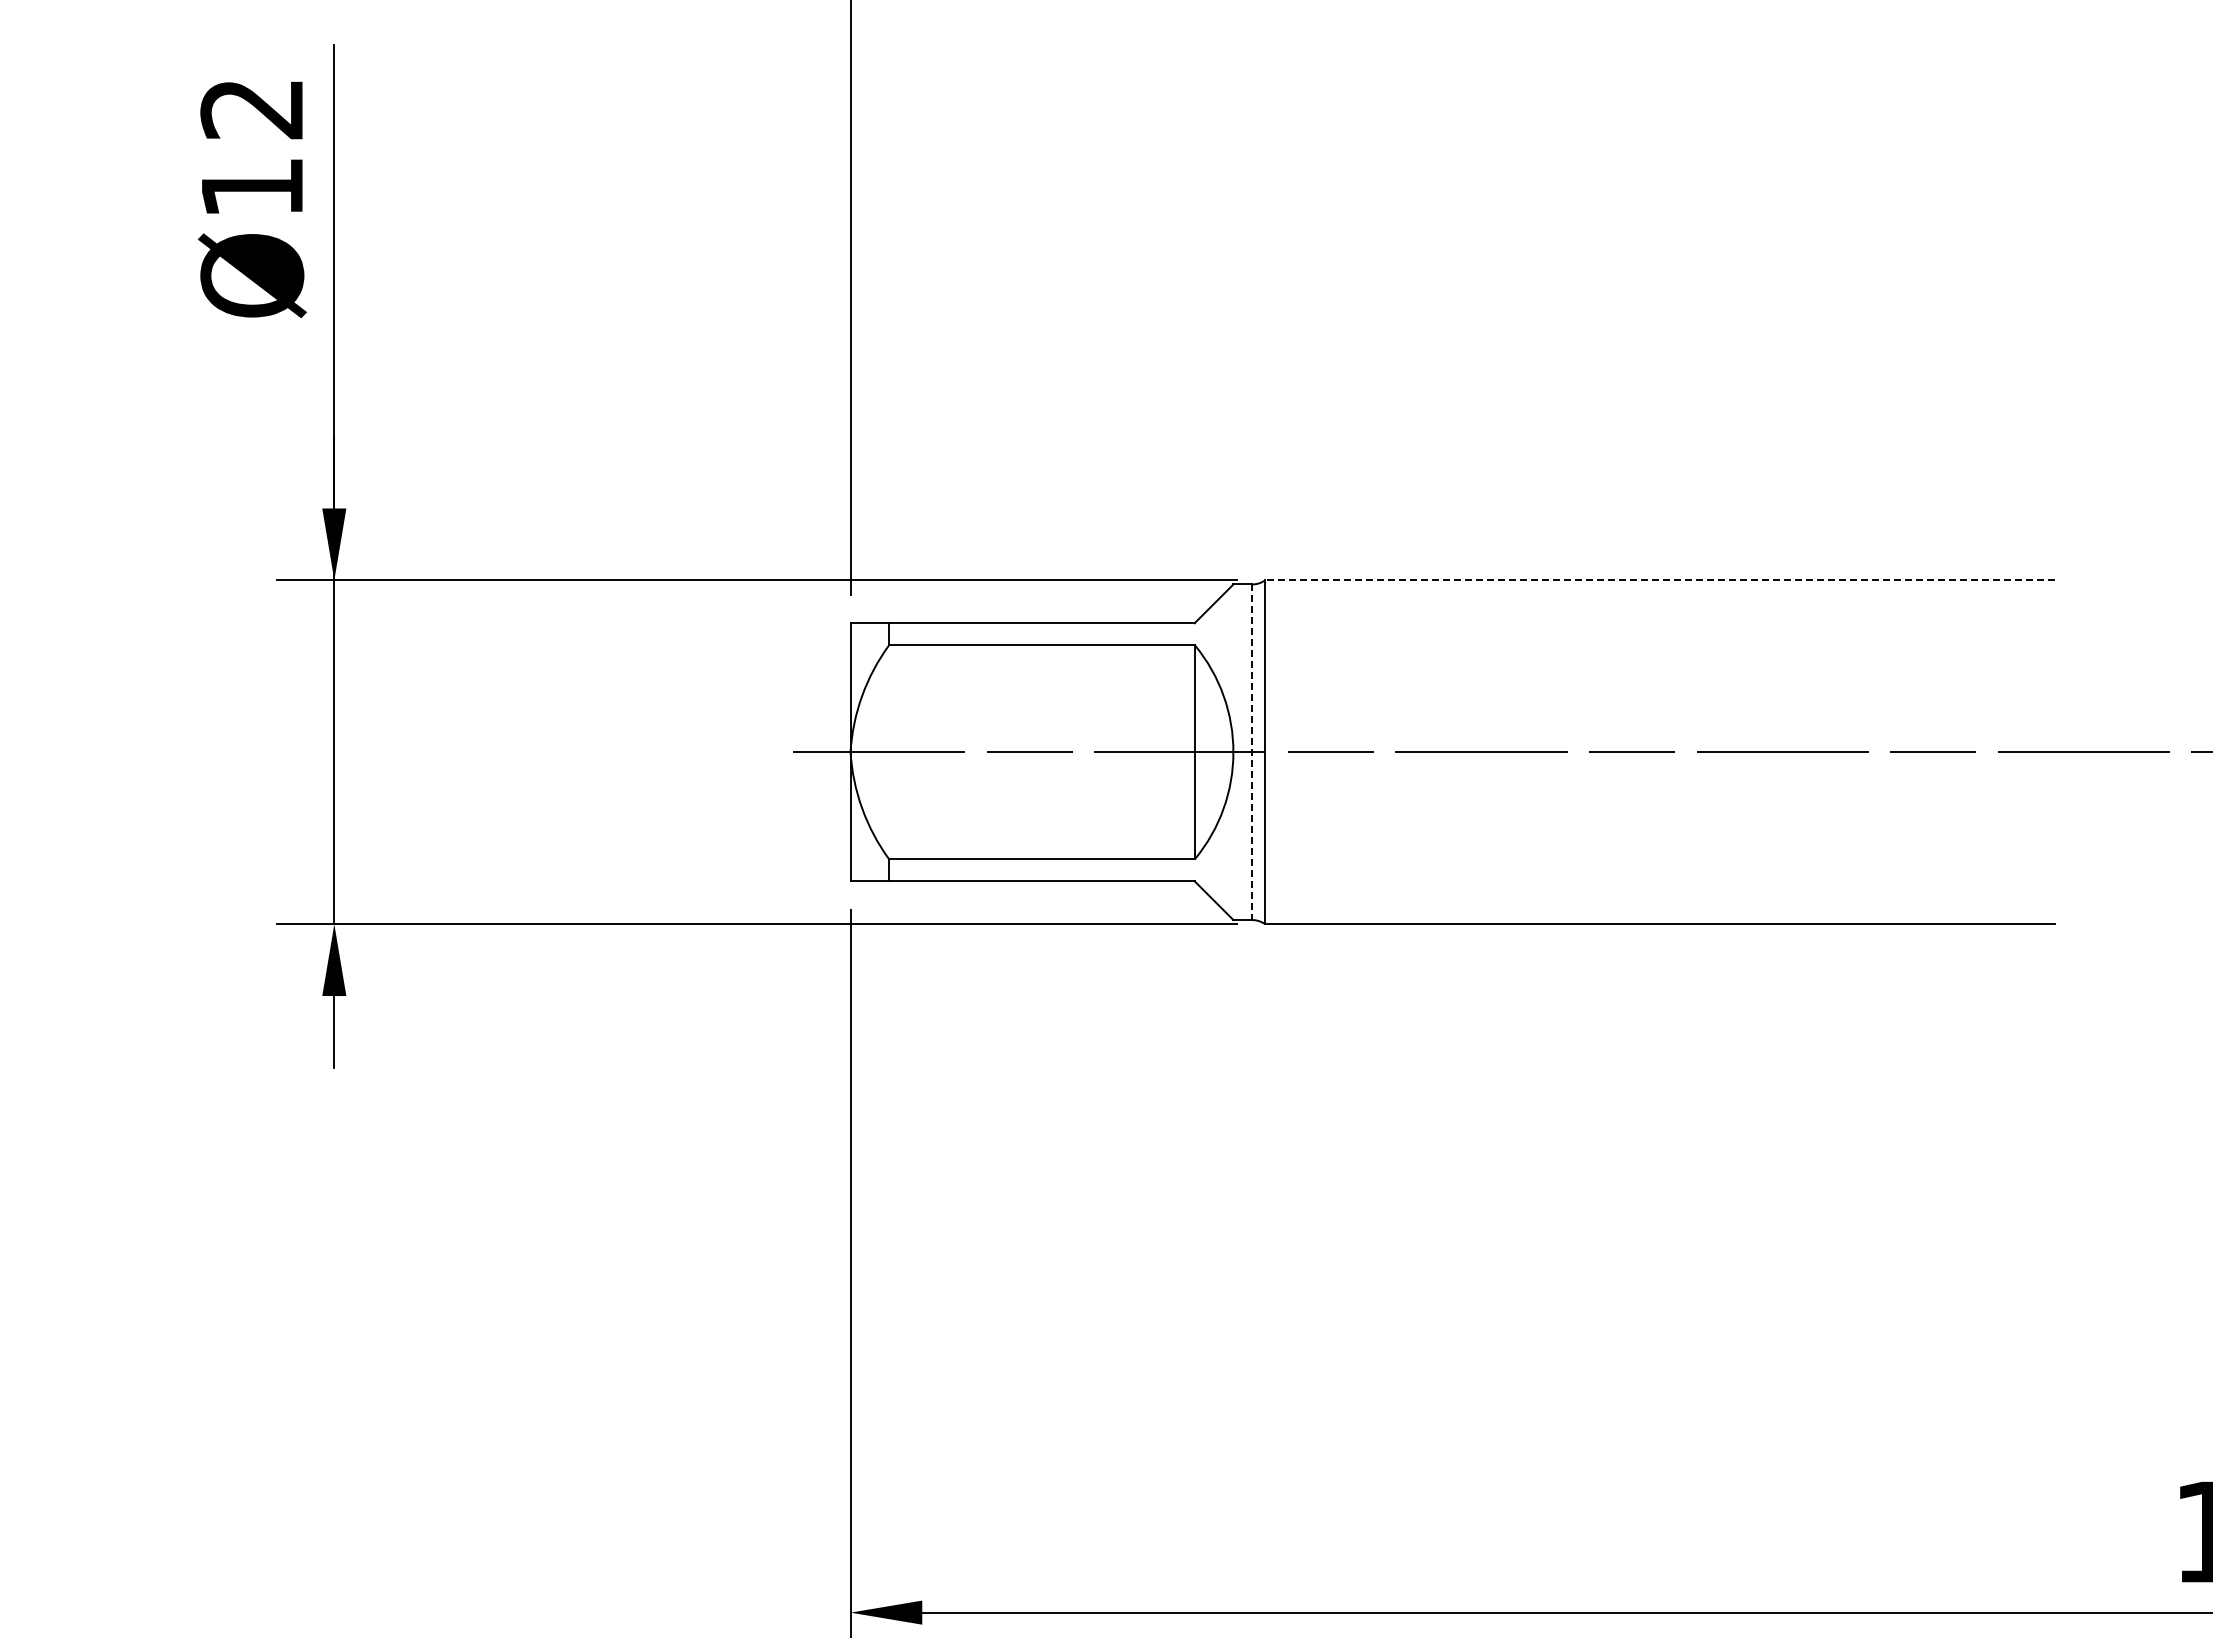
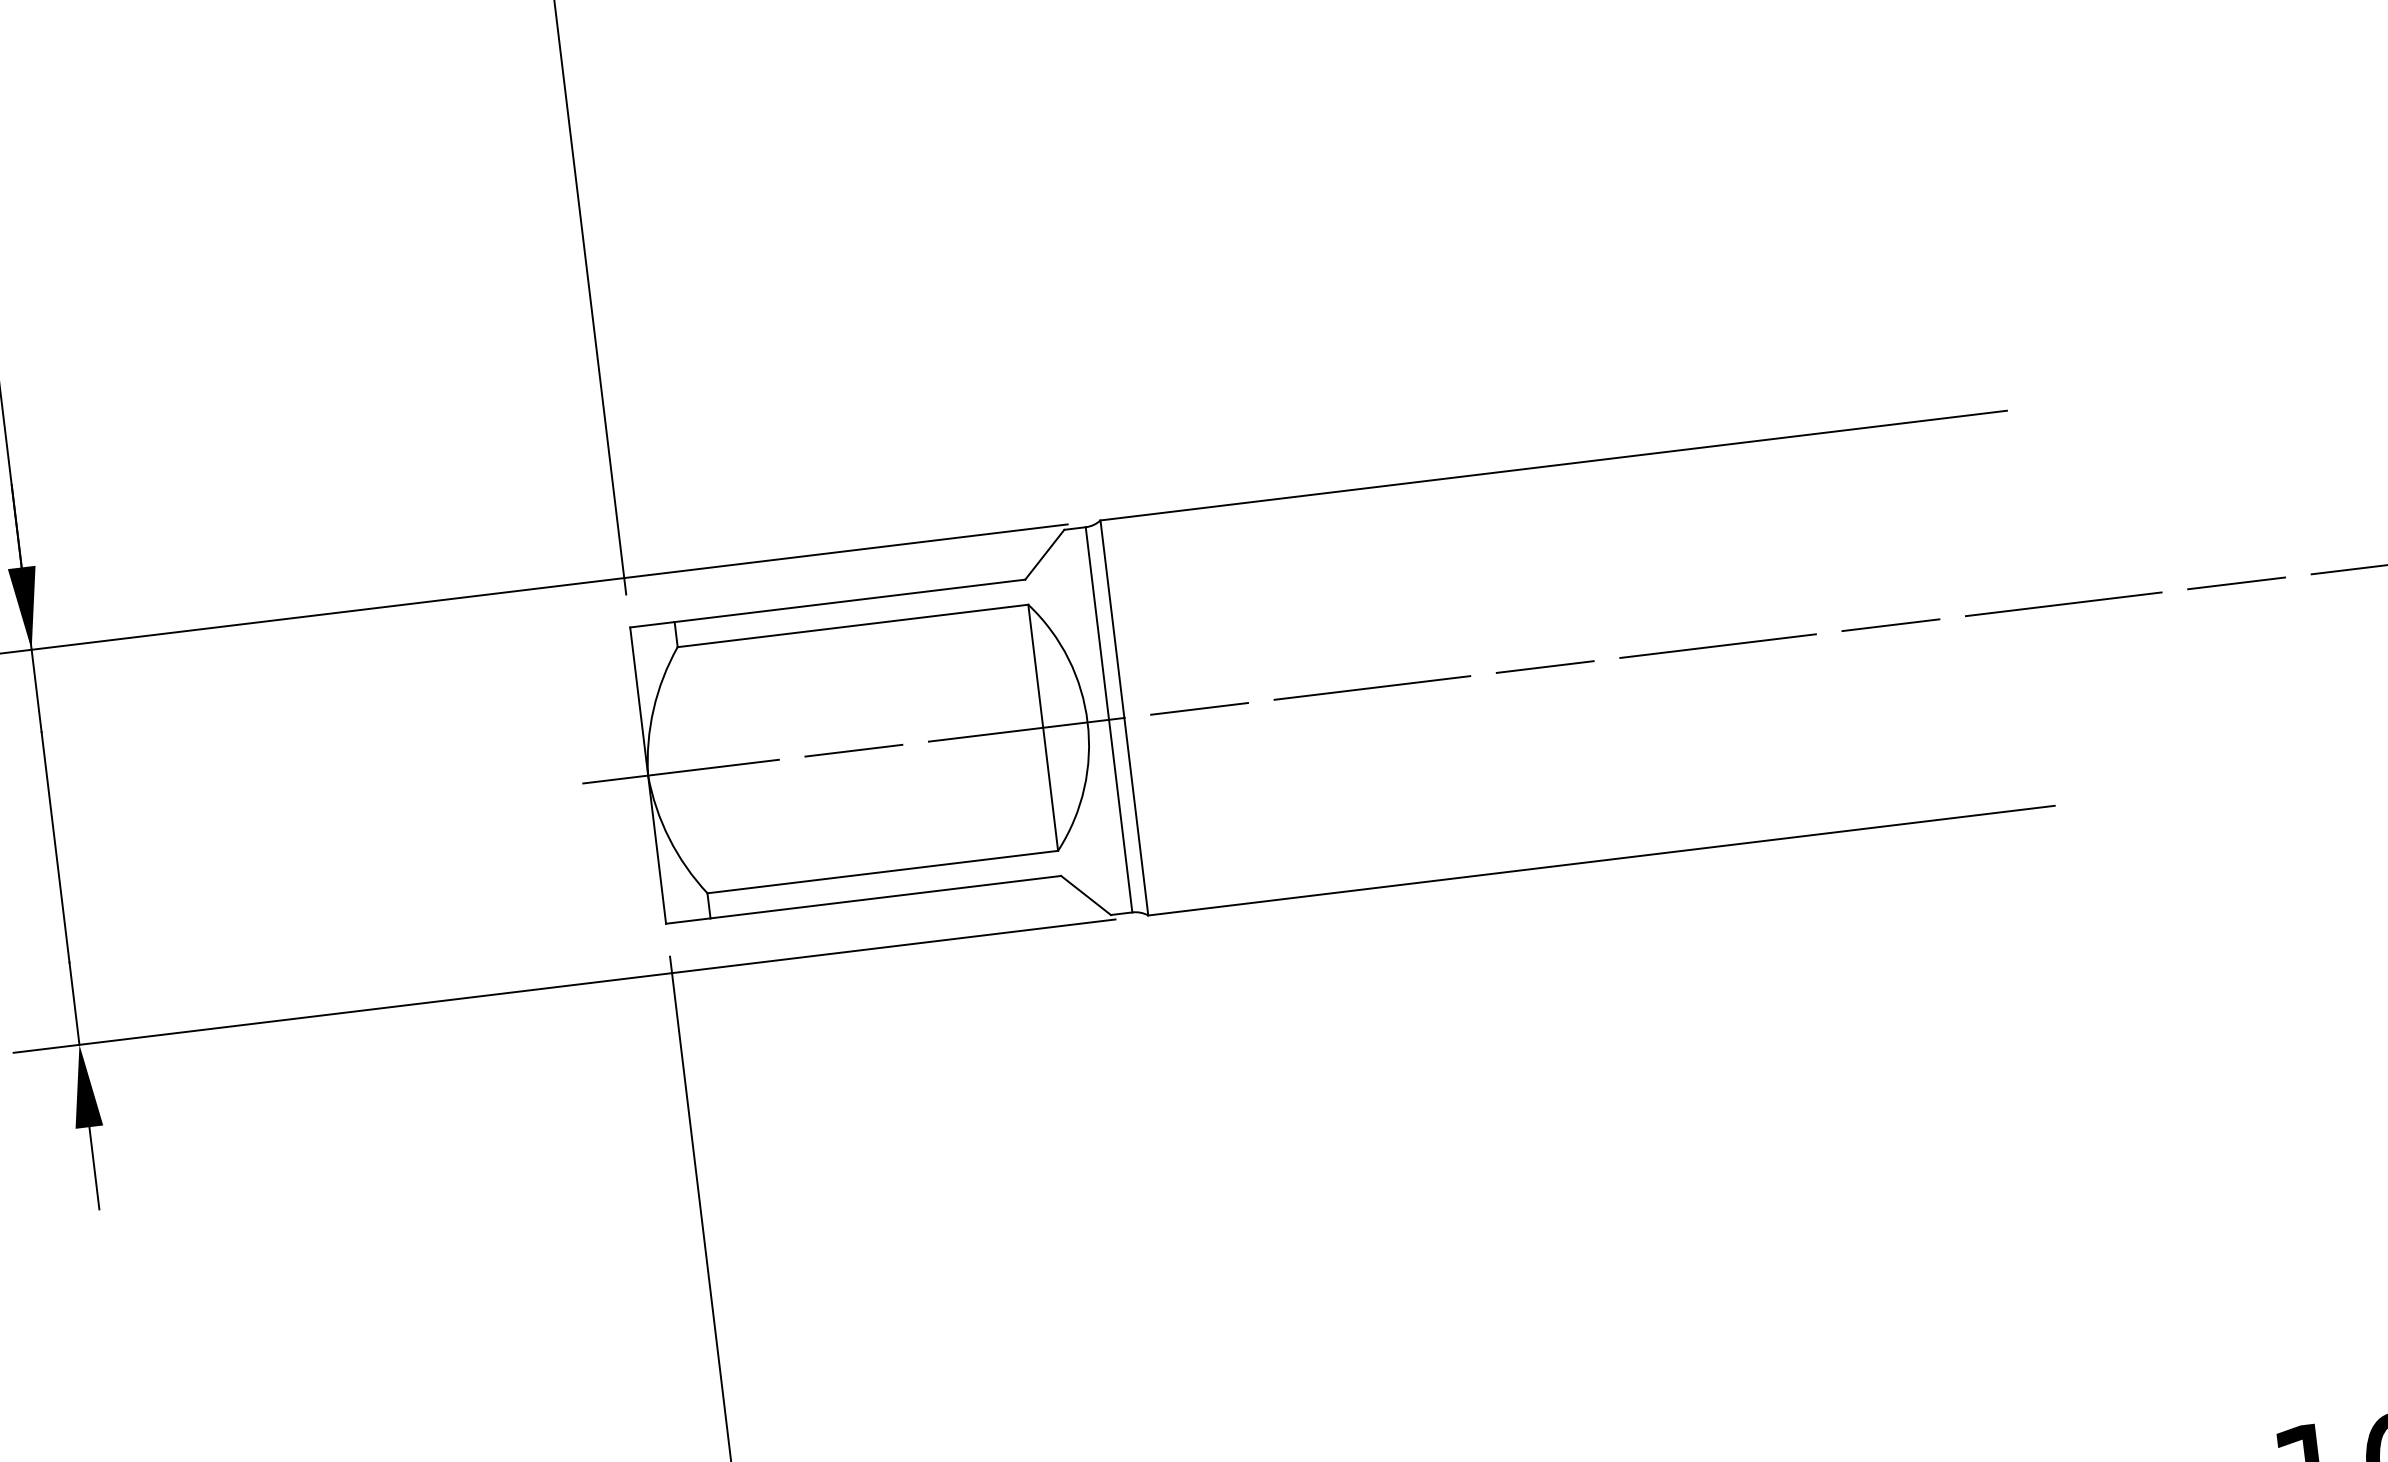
line: (1660, 580) -> (1554, 465), dashed -> solid
line: (1252, 752) -> (1109, 720), dashed -> solid

